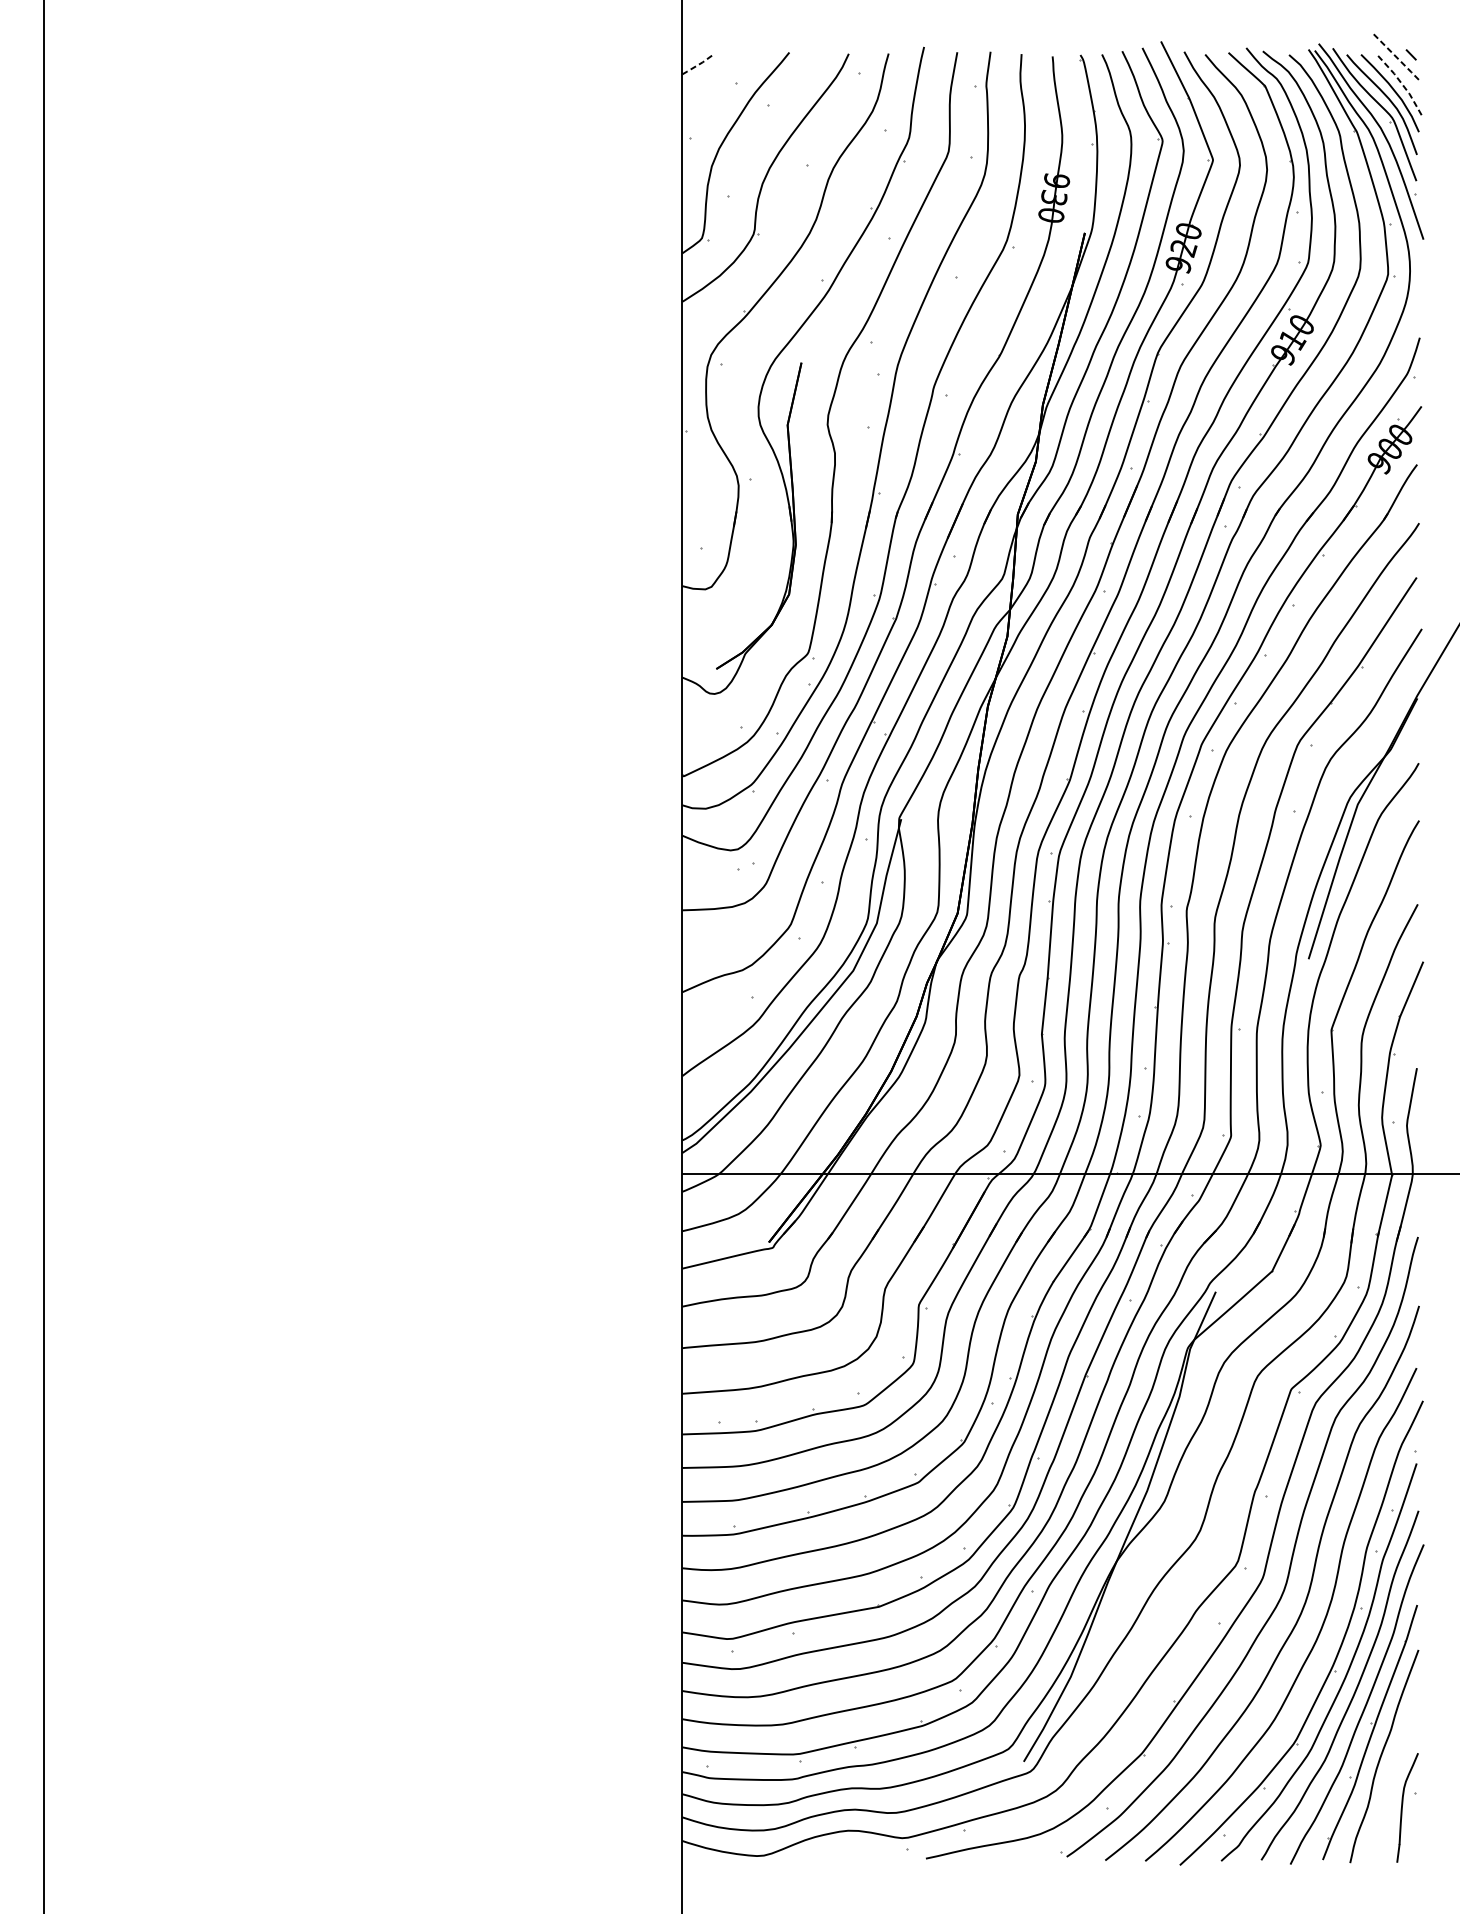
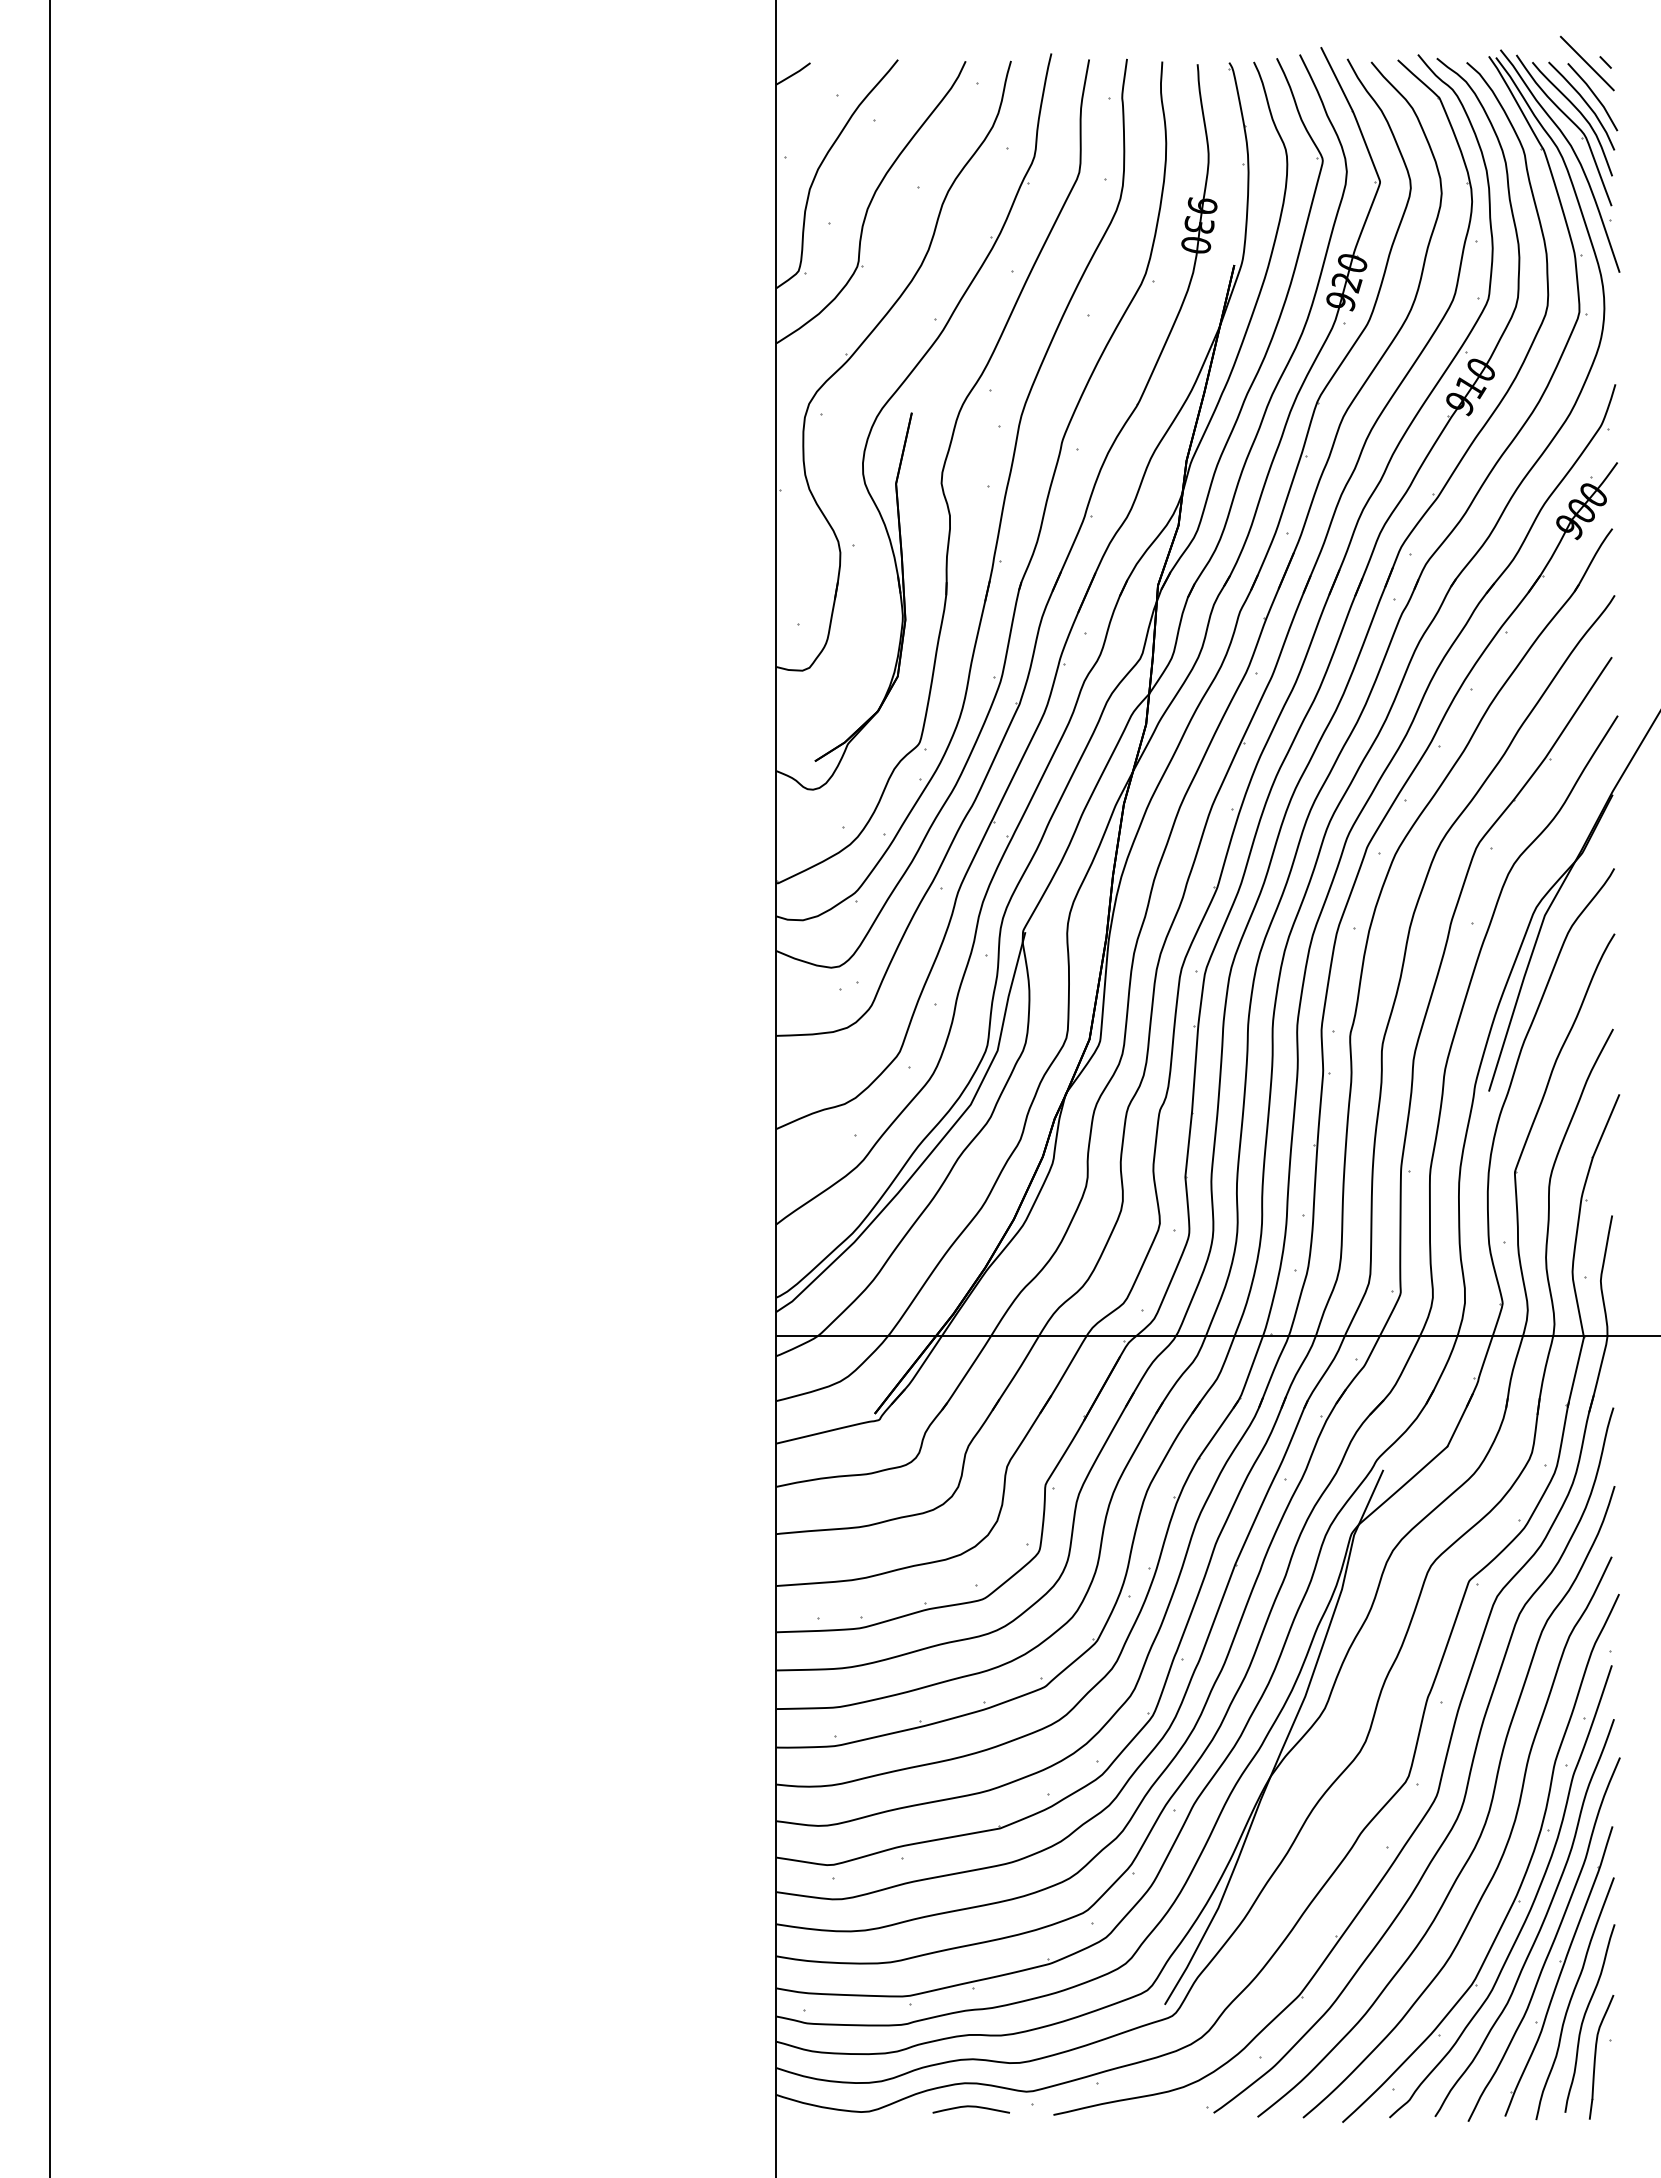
line: (1395, 55) -> (1587, 63), dashed -> solid
line: (697, 65) -> (793, 74), dashed -> solid
line: (1402, 83) -> (1595, 95), dashed -> solid
curve: (1393, 1772) -> (1585, 2016), added
curve: (853, 1852) -> (970, 2107), added

